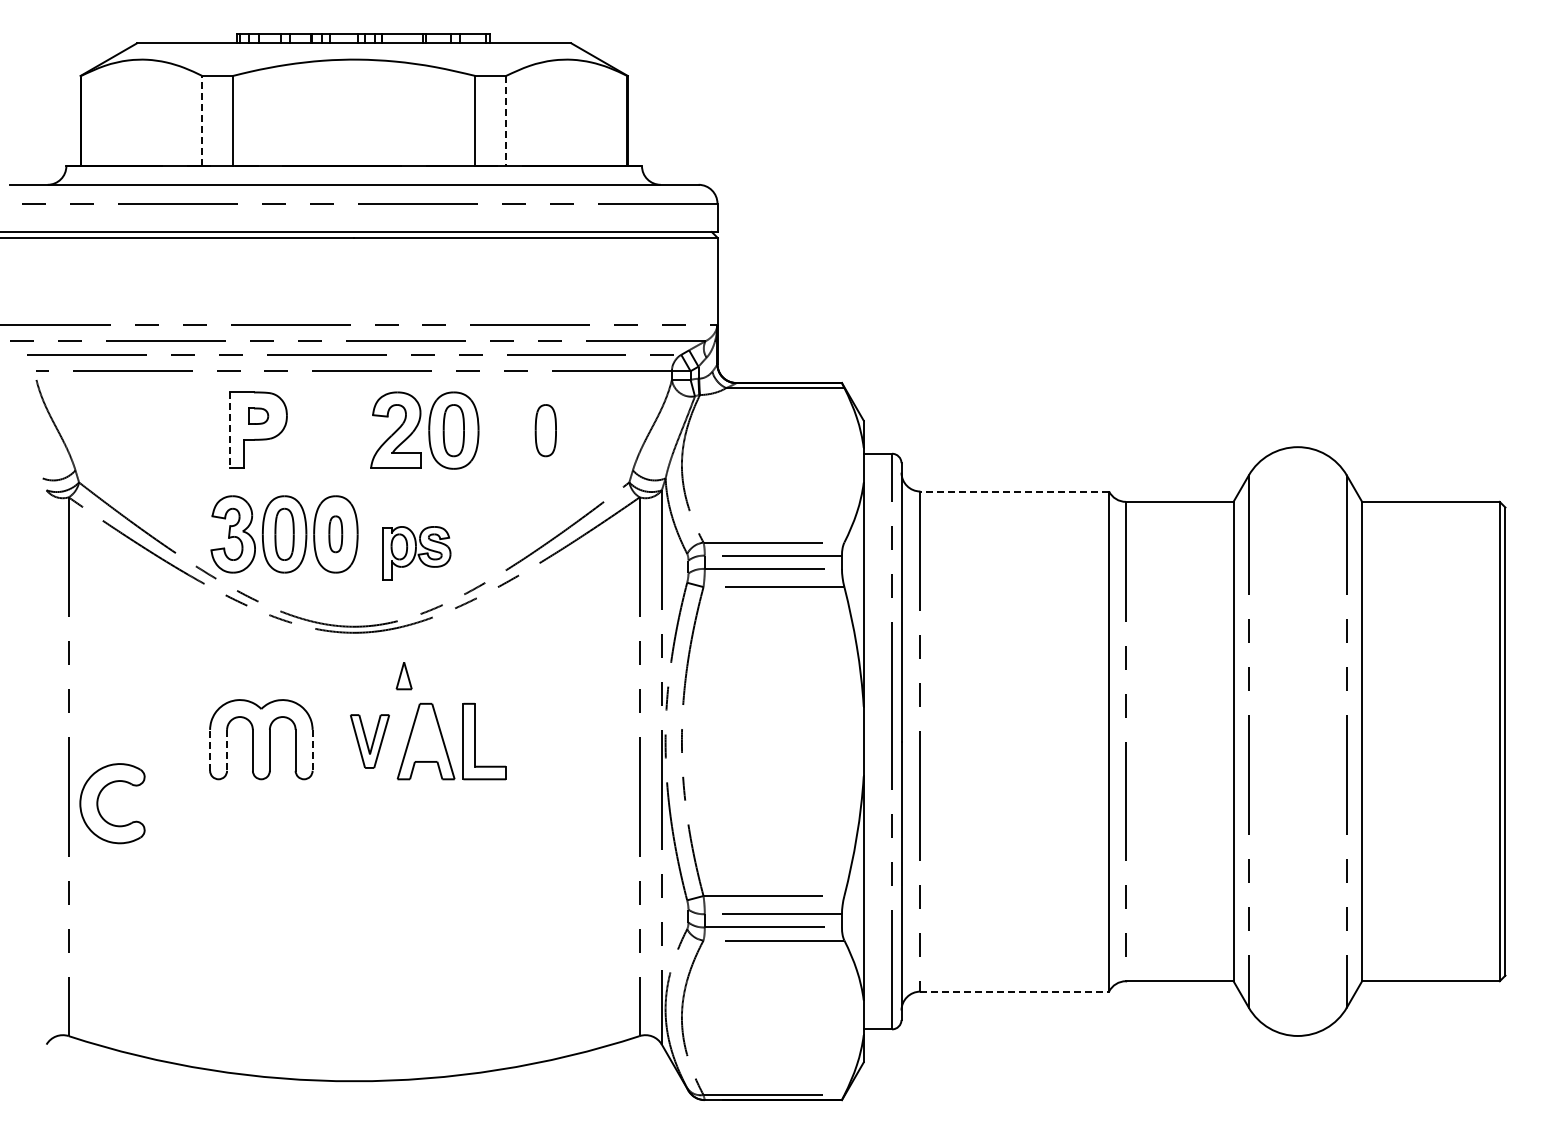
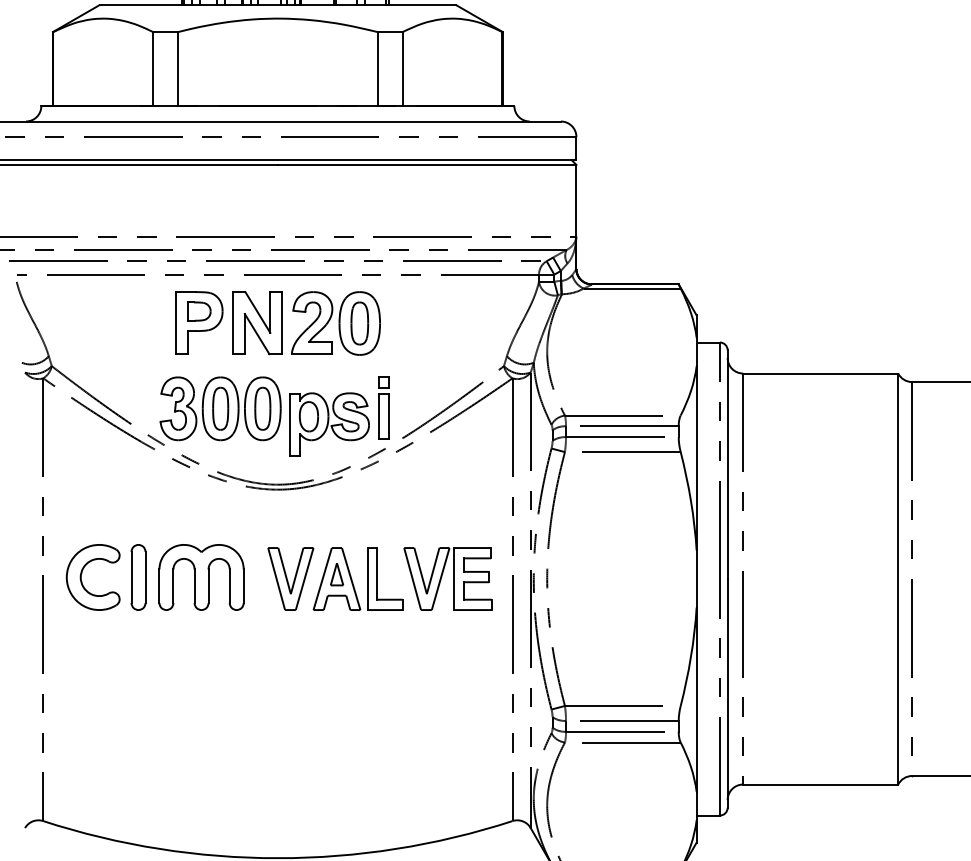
line: (202, 120) -> (153, 68), dashed -> solid
line: (506, 120) -> (403, 68), dashed -> solid
part: (258, 416) -> (199, 311), size x1.43
part: (329, 429) -> (257, 322), added
line: (229, 430) -> (175, 323), dashed -> solid
part: (545, 430) -> (435, 323), removed
line: (1014, 491) -> (820, 373), dashed -> solid
part: (335, 533) -> (262, 408), size x1.43
part: (482, 533) -> (383, 408), added
part: (416, 553) -> (329, 424), size x1.43
part: (403, 676) -> (336, 574), moved
part: (554, 738) -> (442, 576), added
part: (184, 739) -> (138, 577), added
part: (369, 741) -> (290, 578), size x1.43
line: (210, 749) -> (159, 585), dashed -> solid
line: (227, 750) -> (173, 586), dashed -> solid
line: (312, 750) -> (243, 586), dashed -> solid
part: (98, 803) -> (81, 577), moved
line: (1015, 991) -> (821, 784), dashed -> solid

